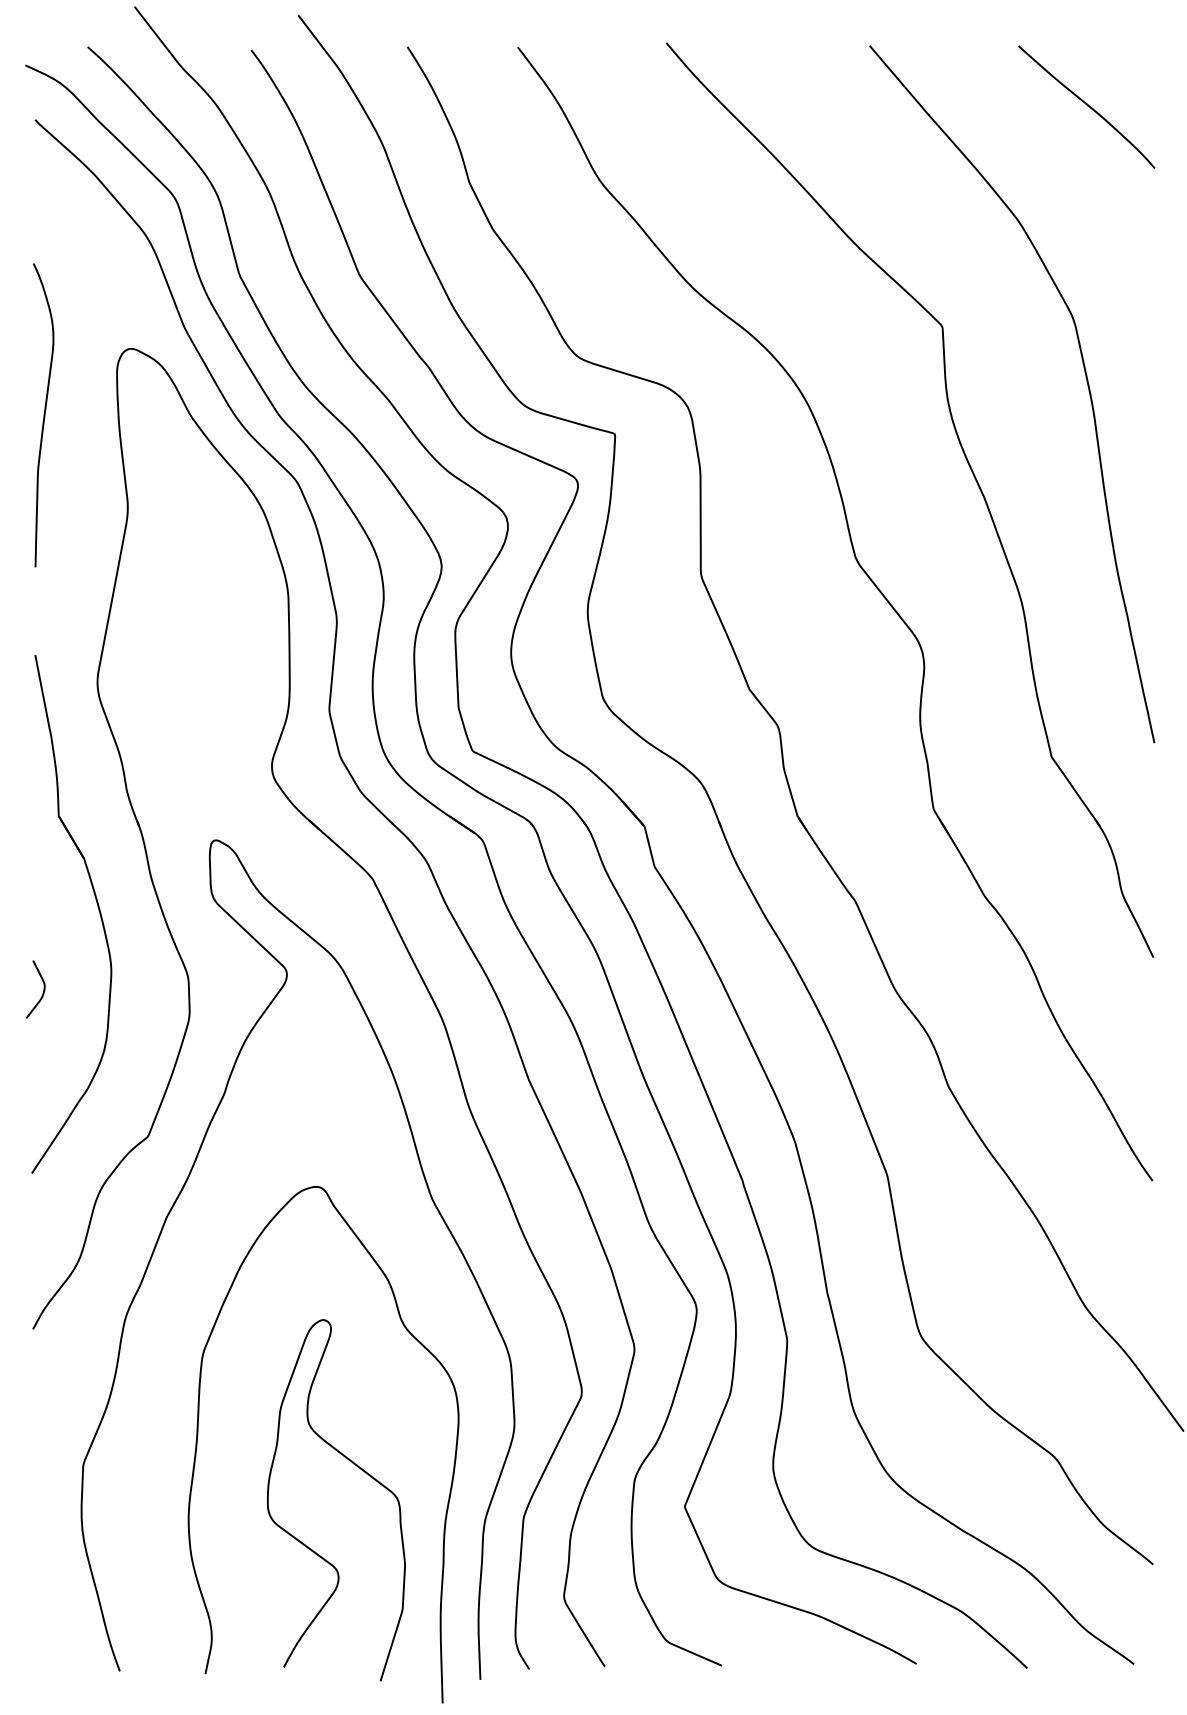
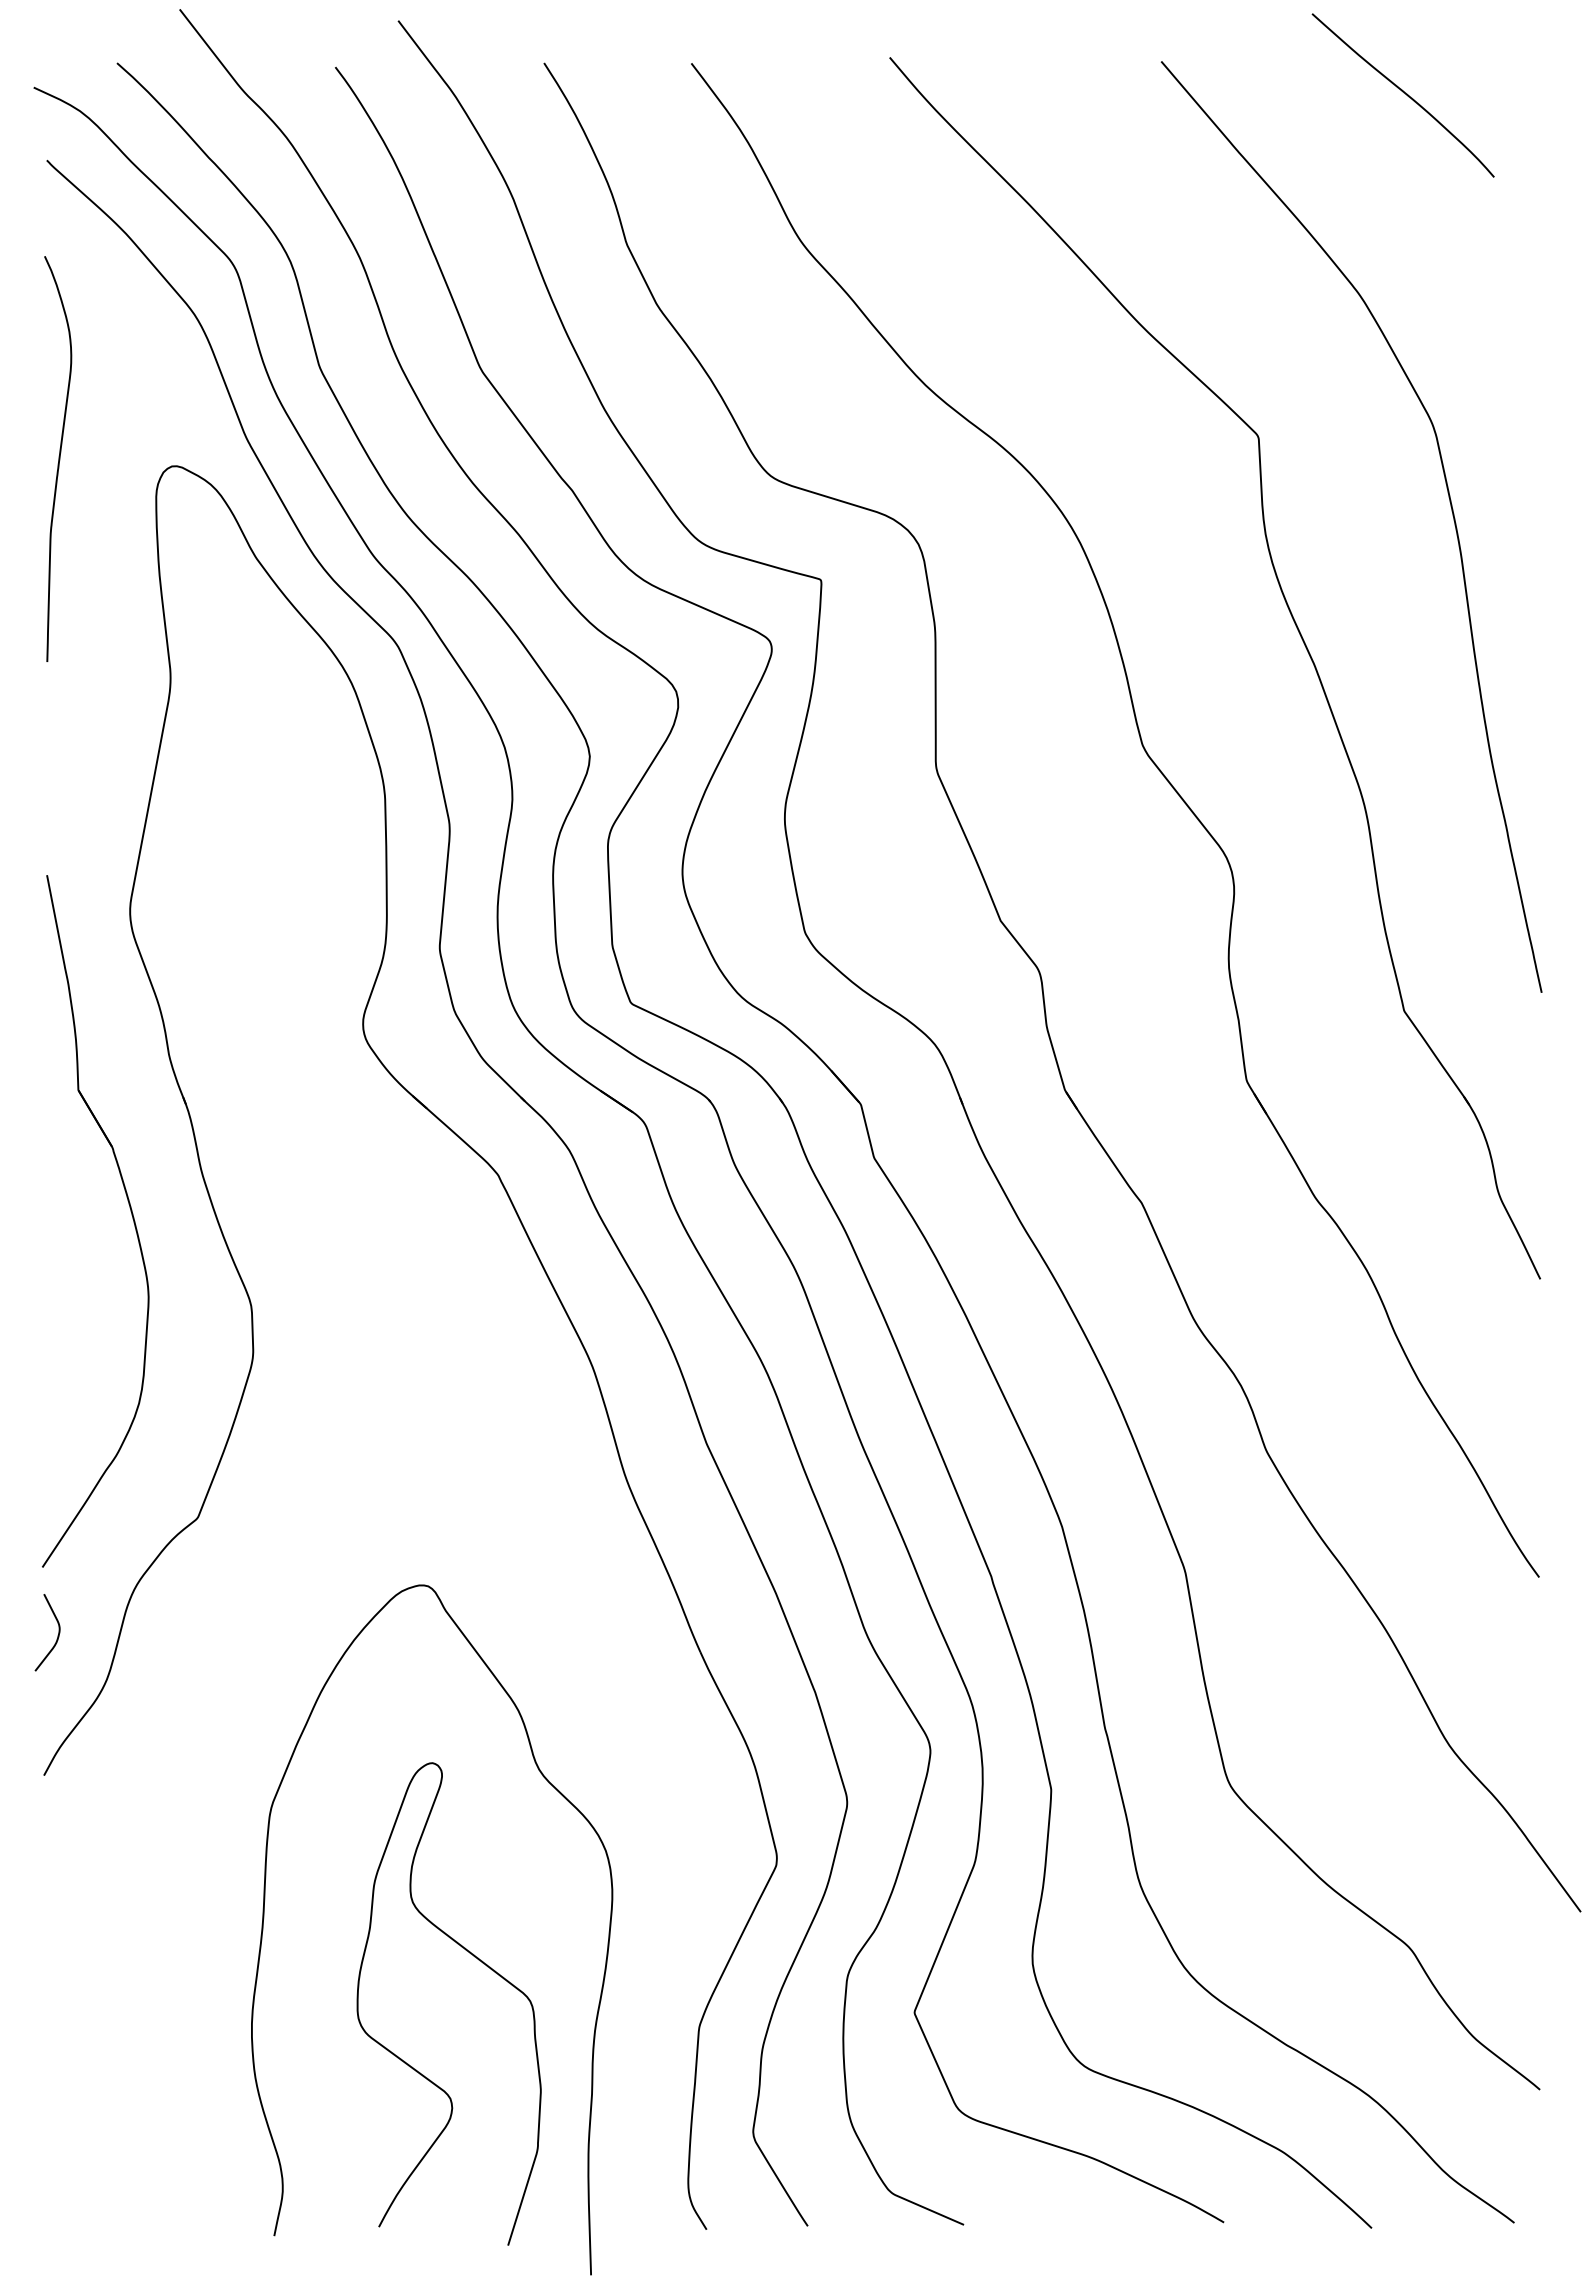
curve: (1087, 105) -> (1404, 93), moved
curve: (43, 414) -> (58, 458), moved
curve: (43, 991) -> (57, 1635), moved
curve: (180, 1193) -> (241, 1594), removed

